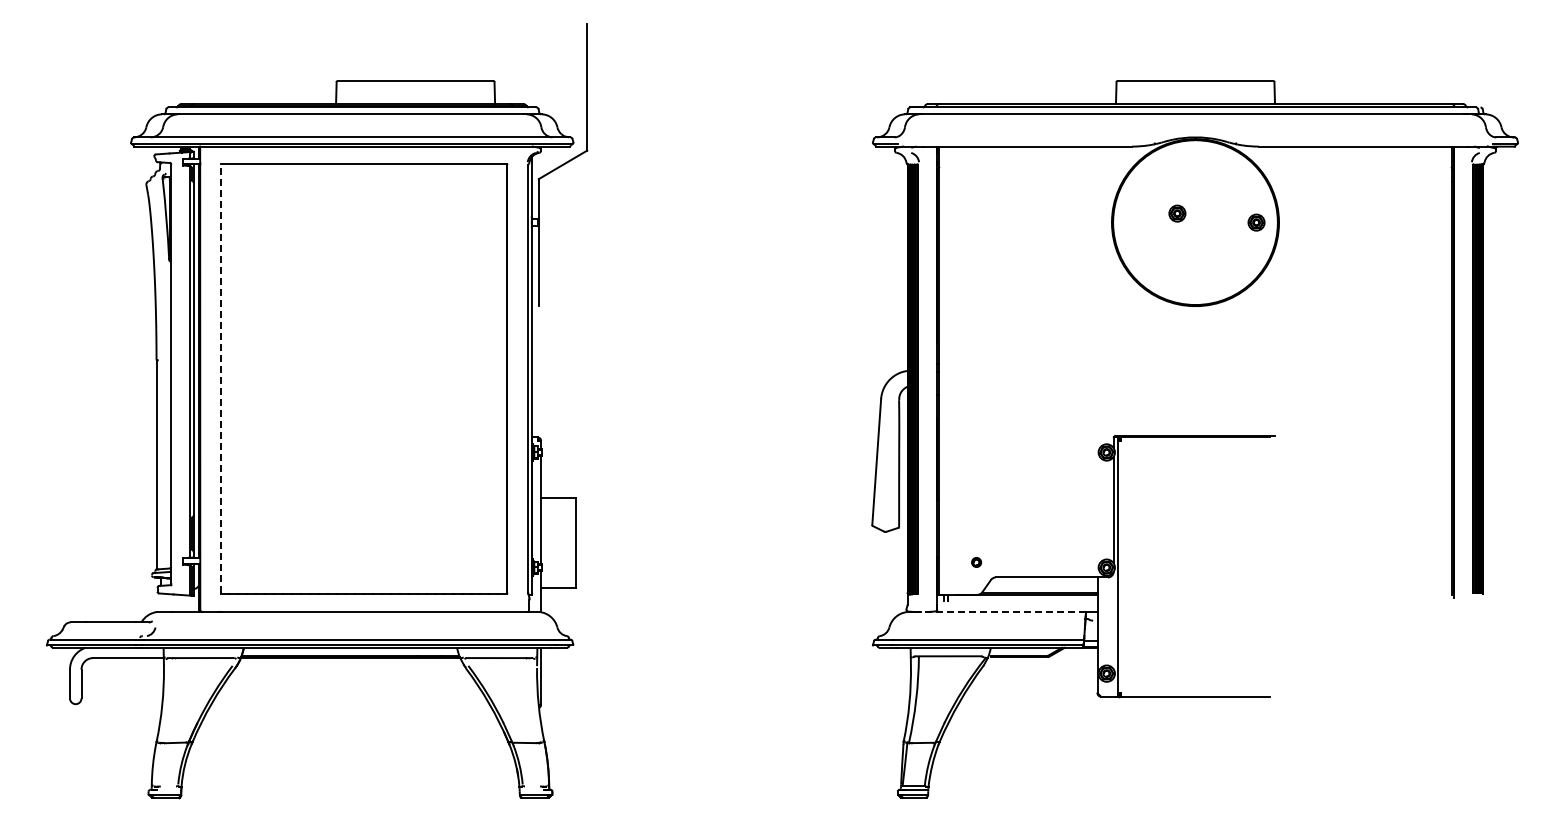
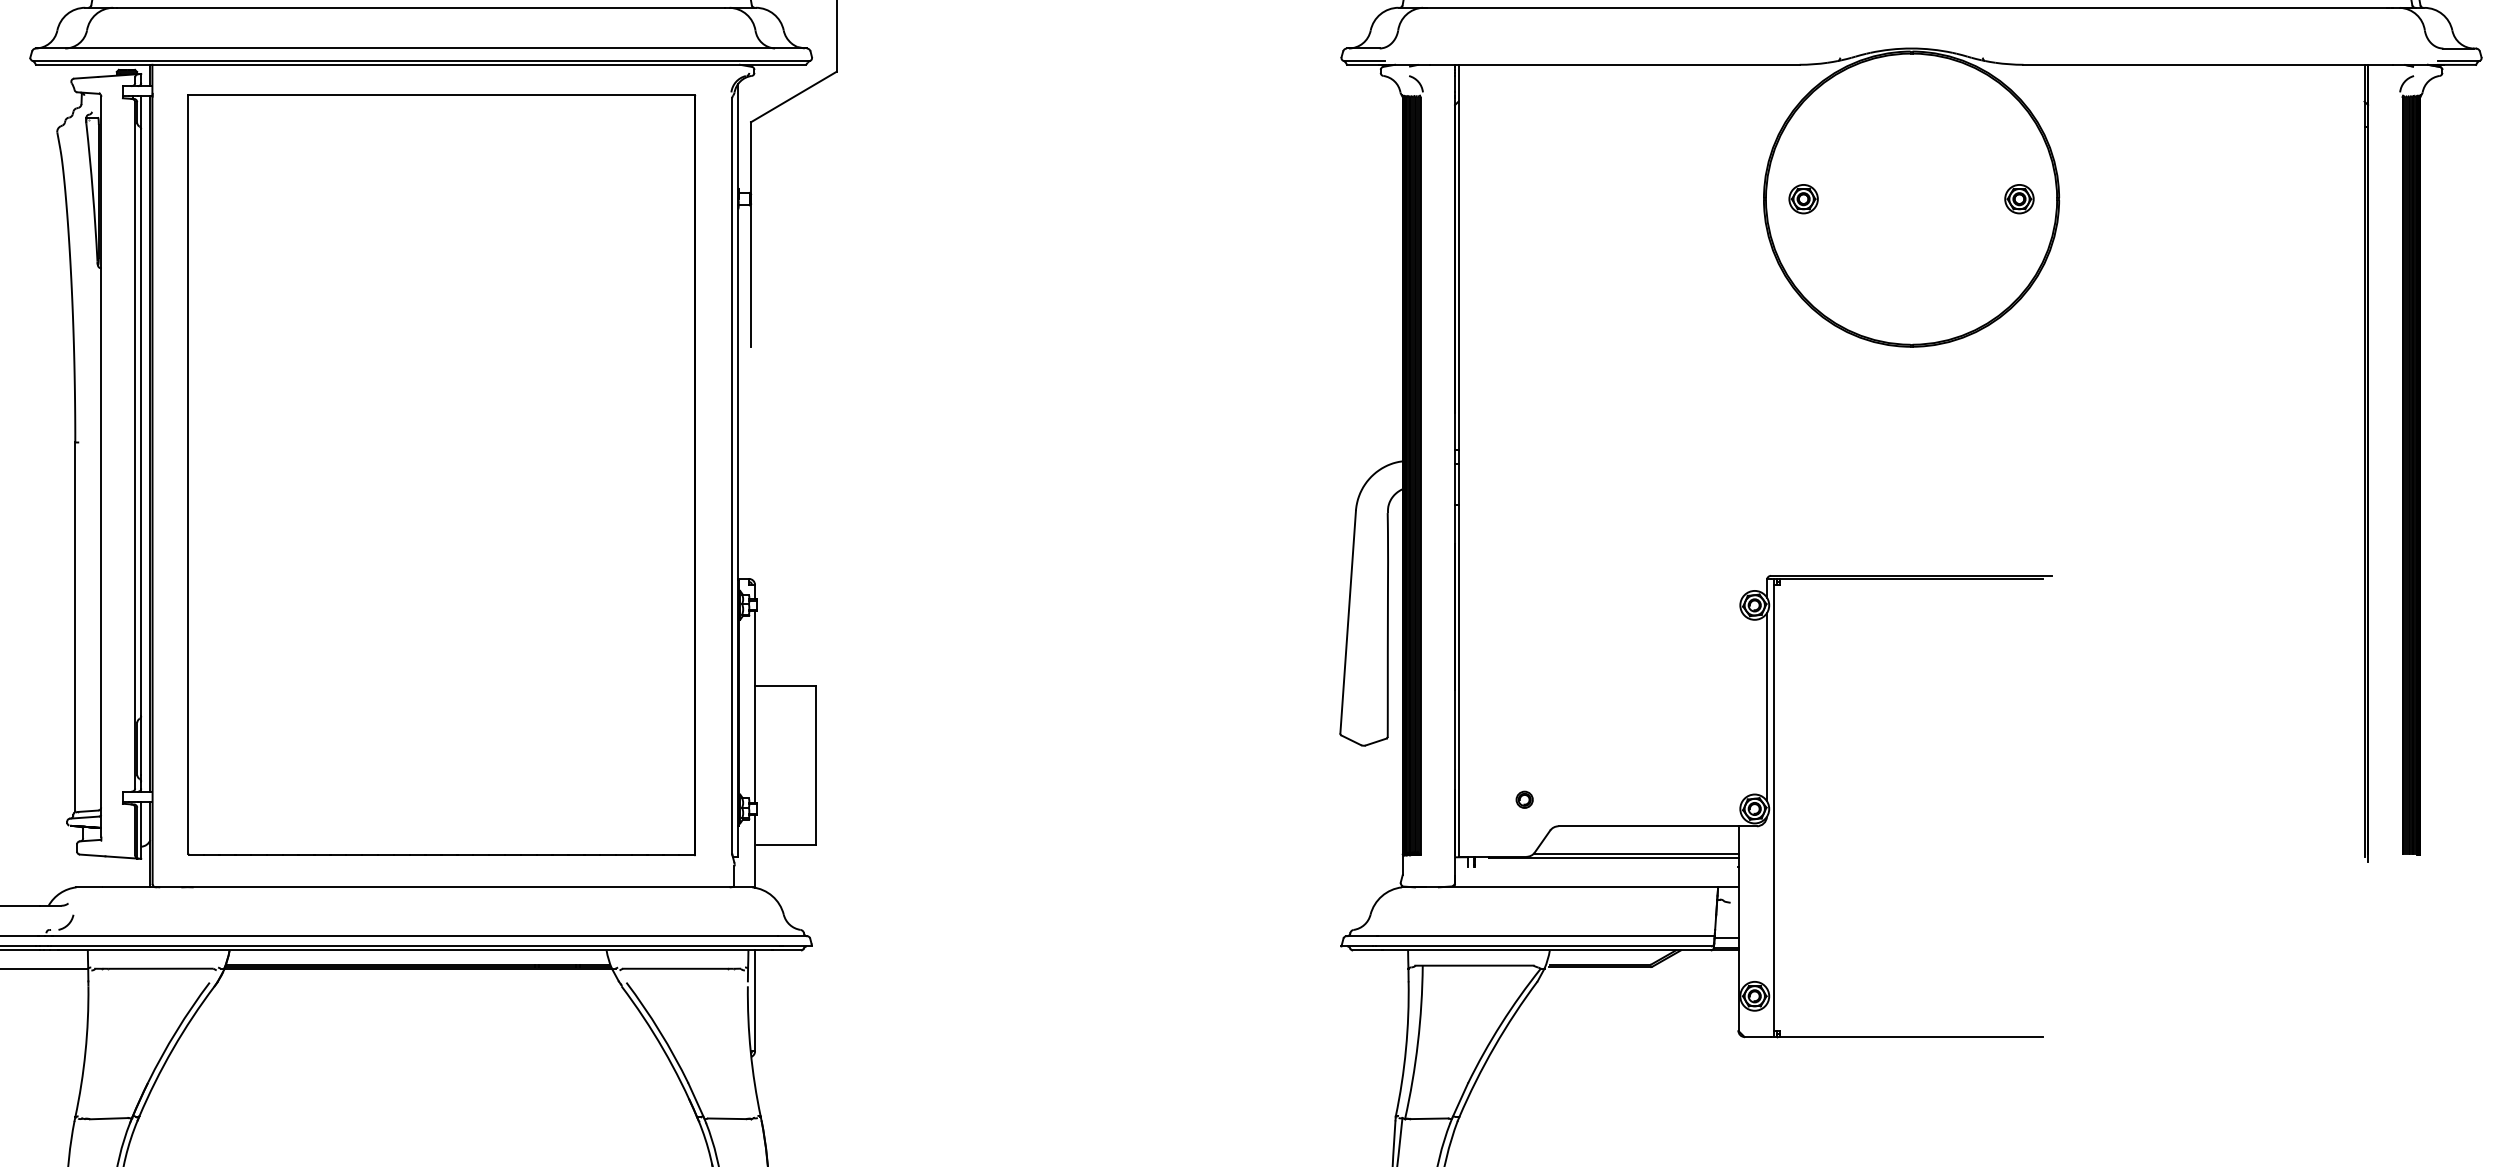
part: (1177, 213) -> (1803, 198), moved
line: (220, 378) -> (188, 474), dashed -> solid
line: (1003, 612) -> (1572, 888), dashed -> solid

